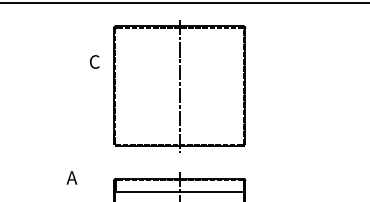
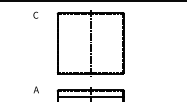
text: (94, 60) -> (35, 14), moved

